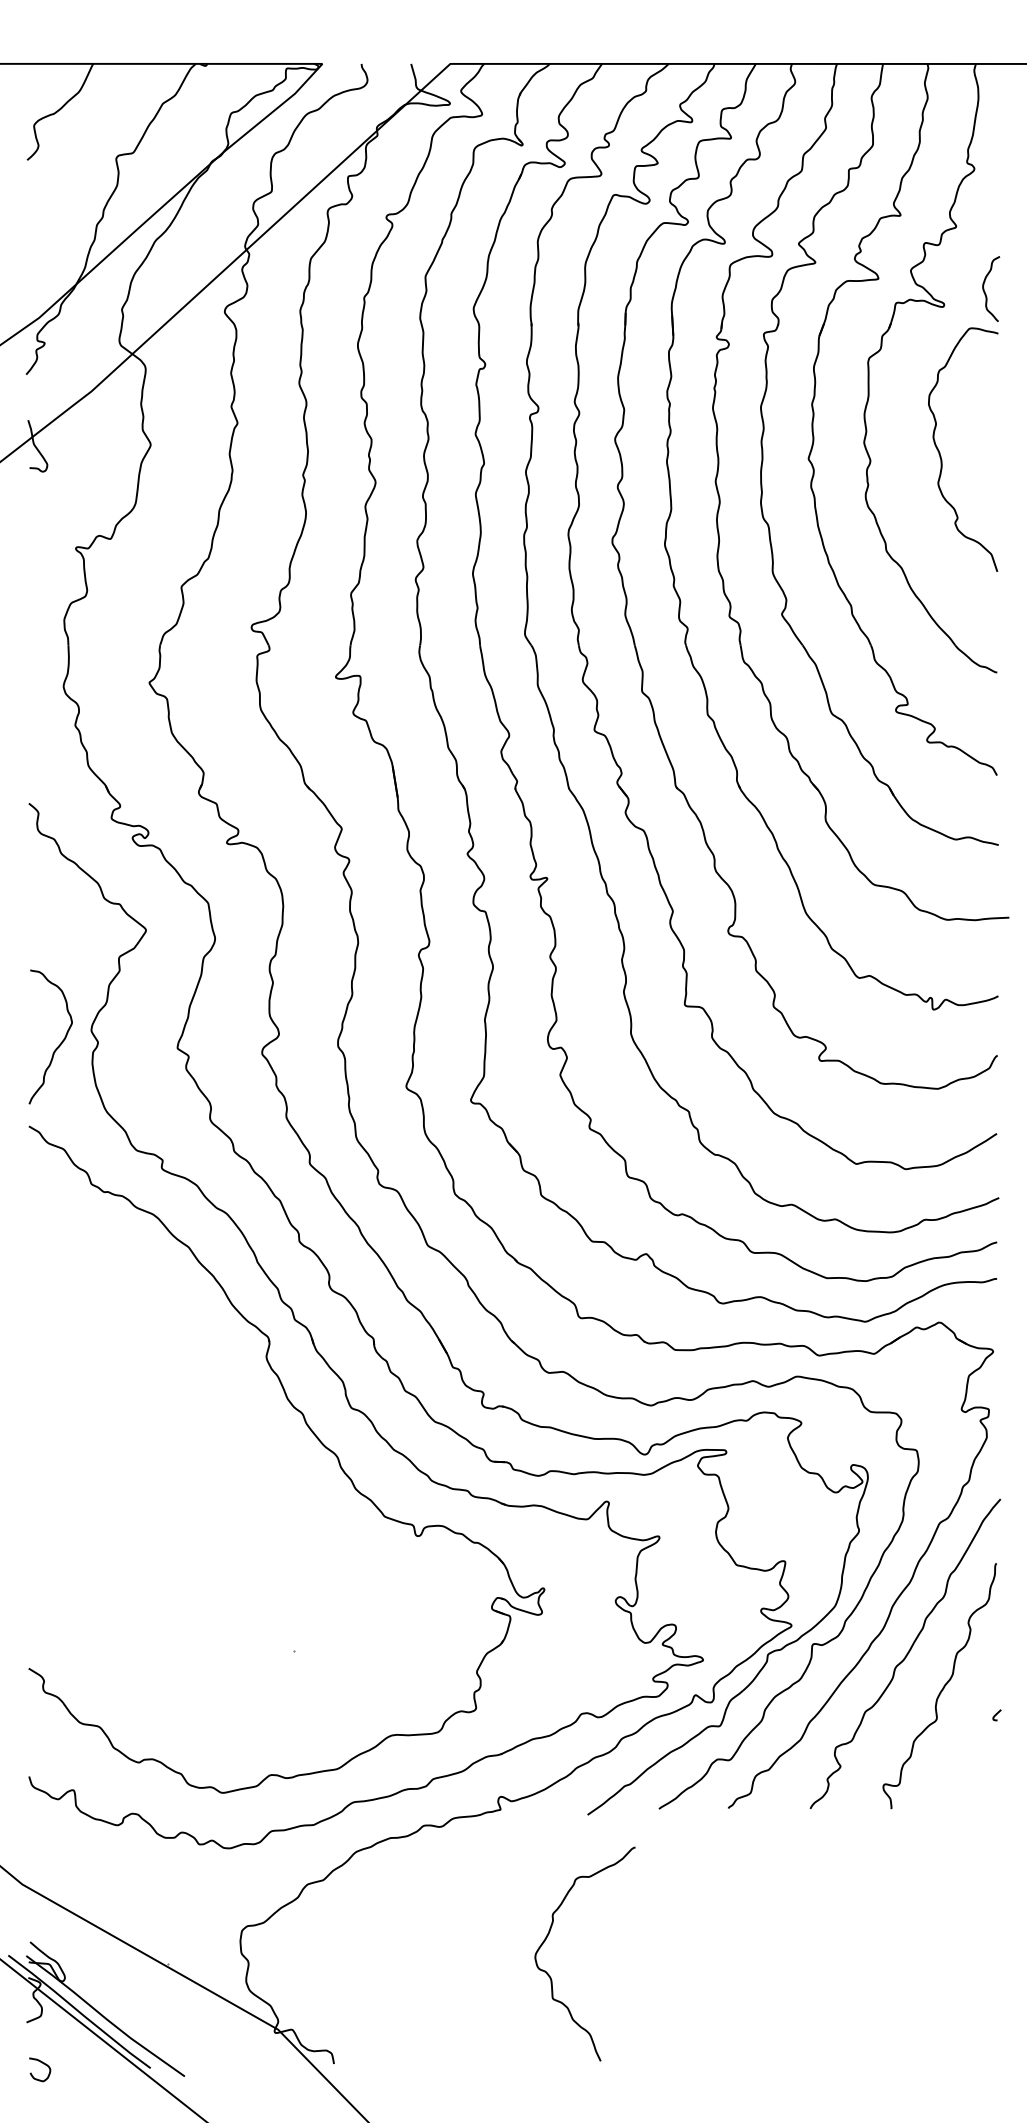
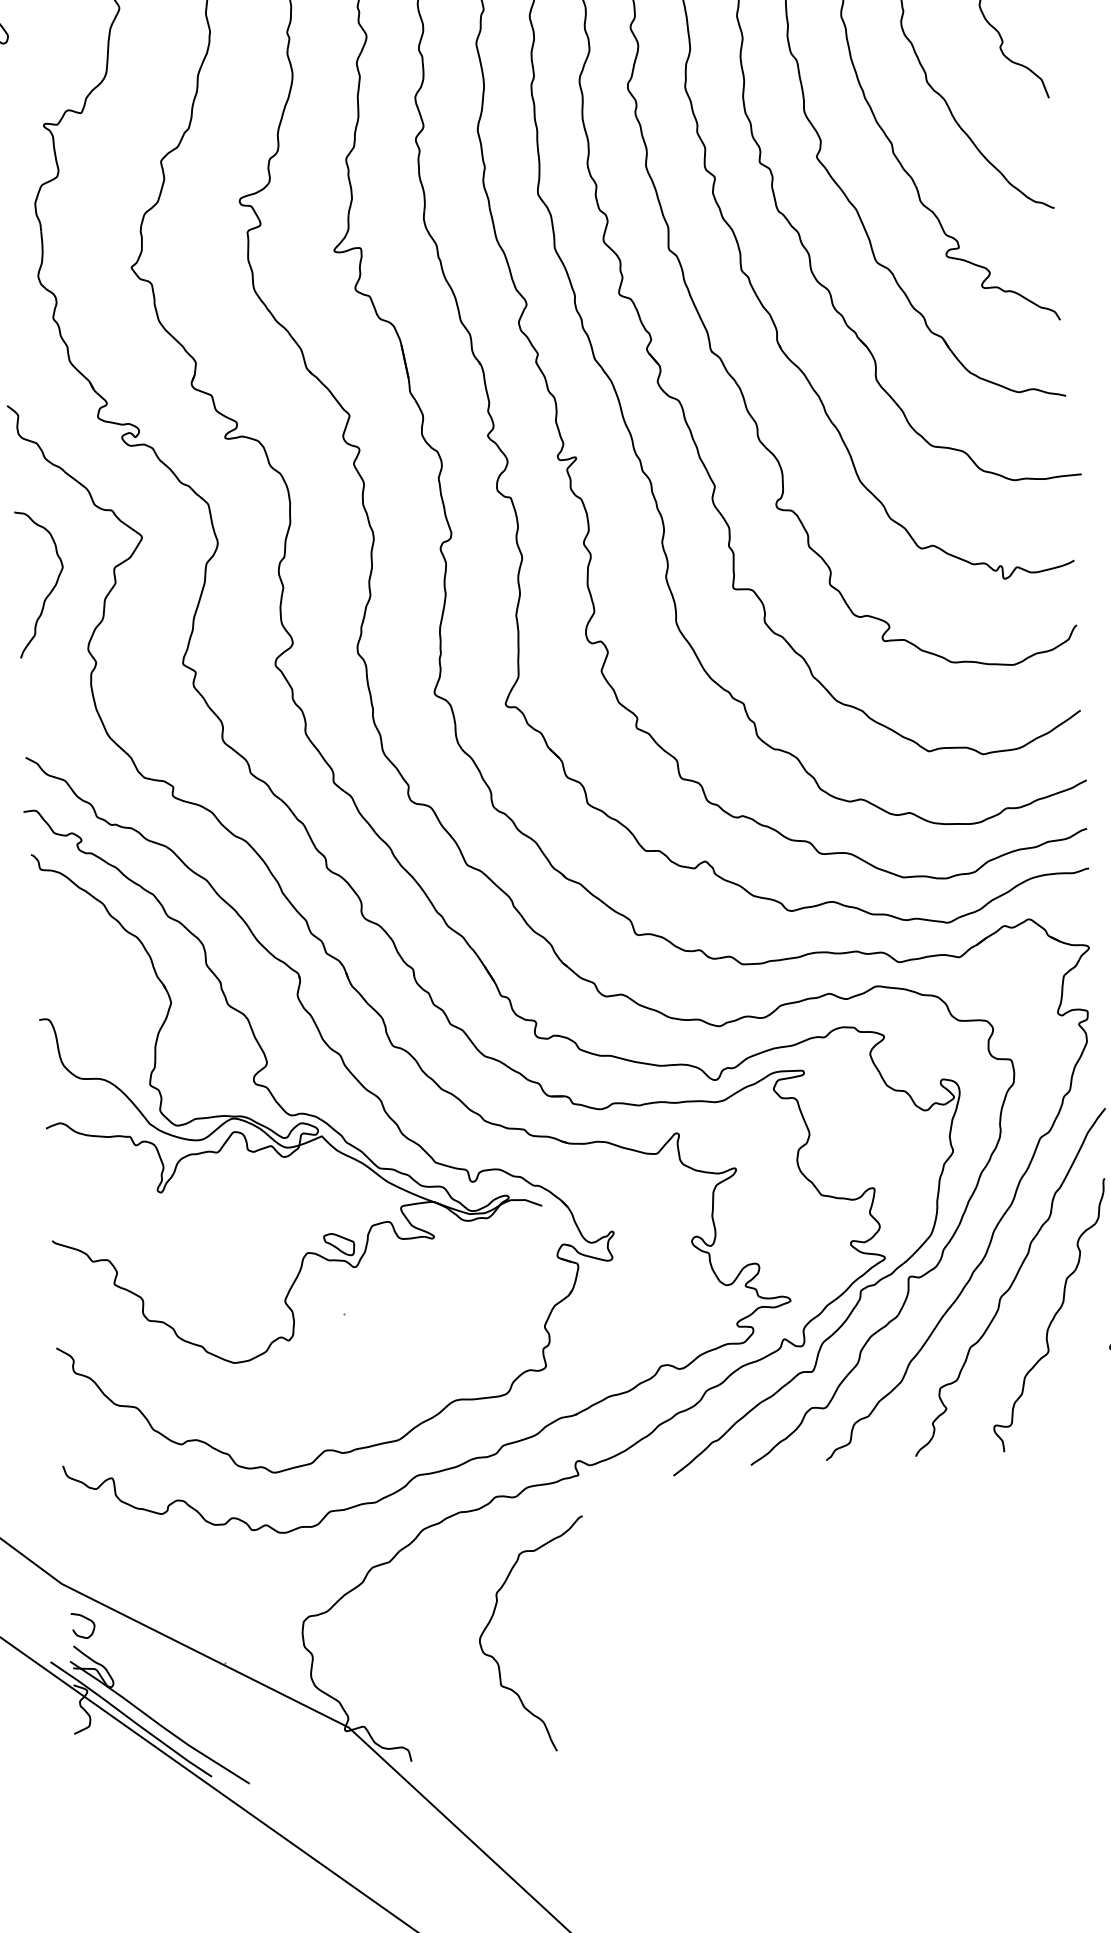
curve: (60, 1042) -> (51, 589), moved
part: (236, 1441) -> (269, 1089), added
curve: (548, 1936) -> (493, 1618), moved
curve: (43, 2064) -> (86, 1619), moved

